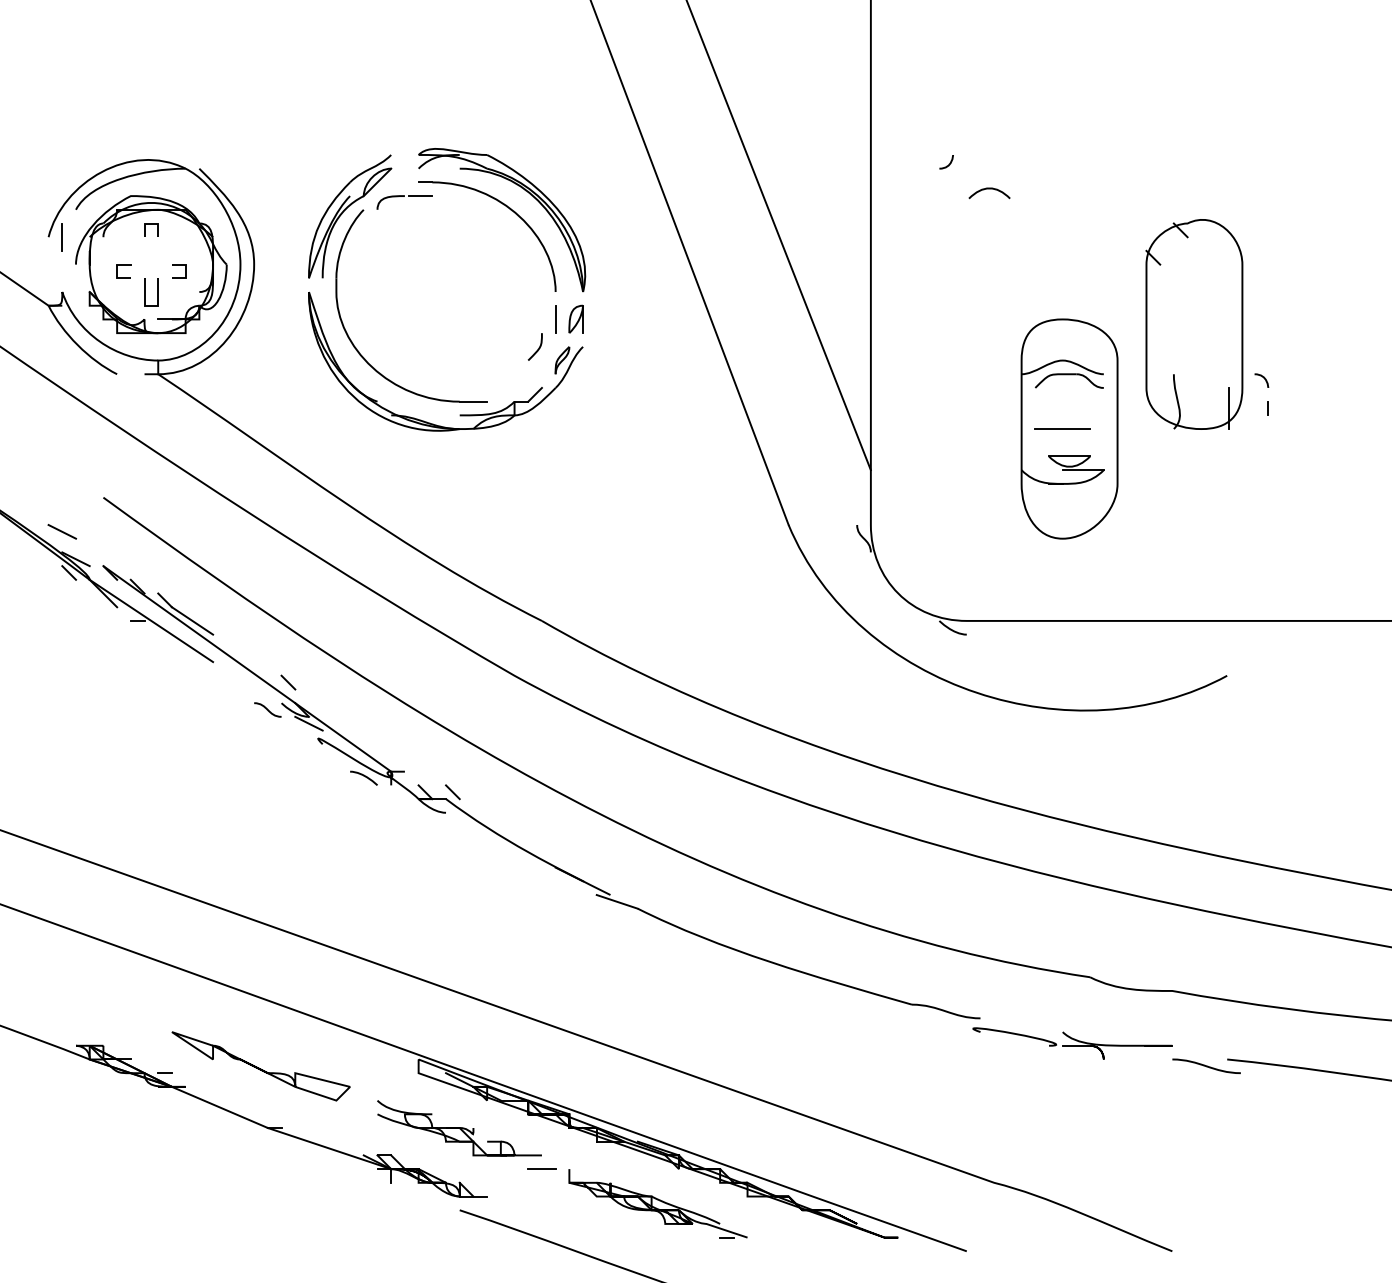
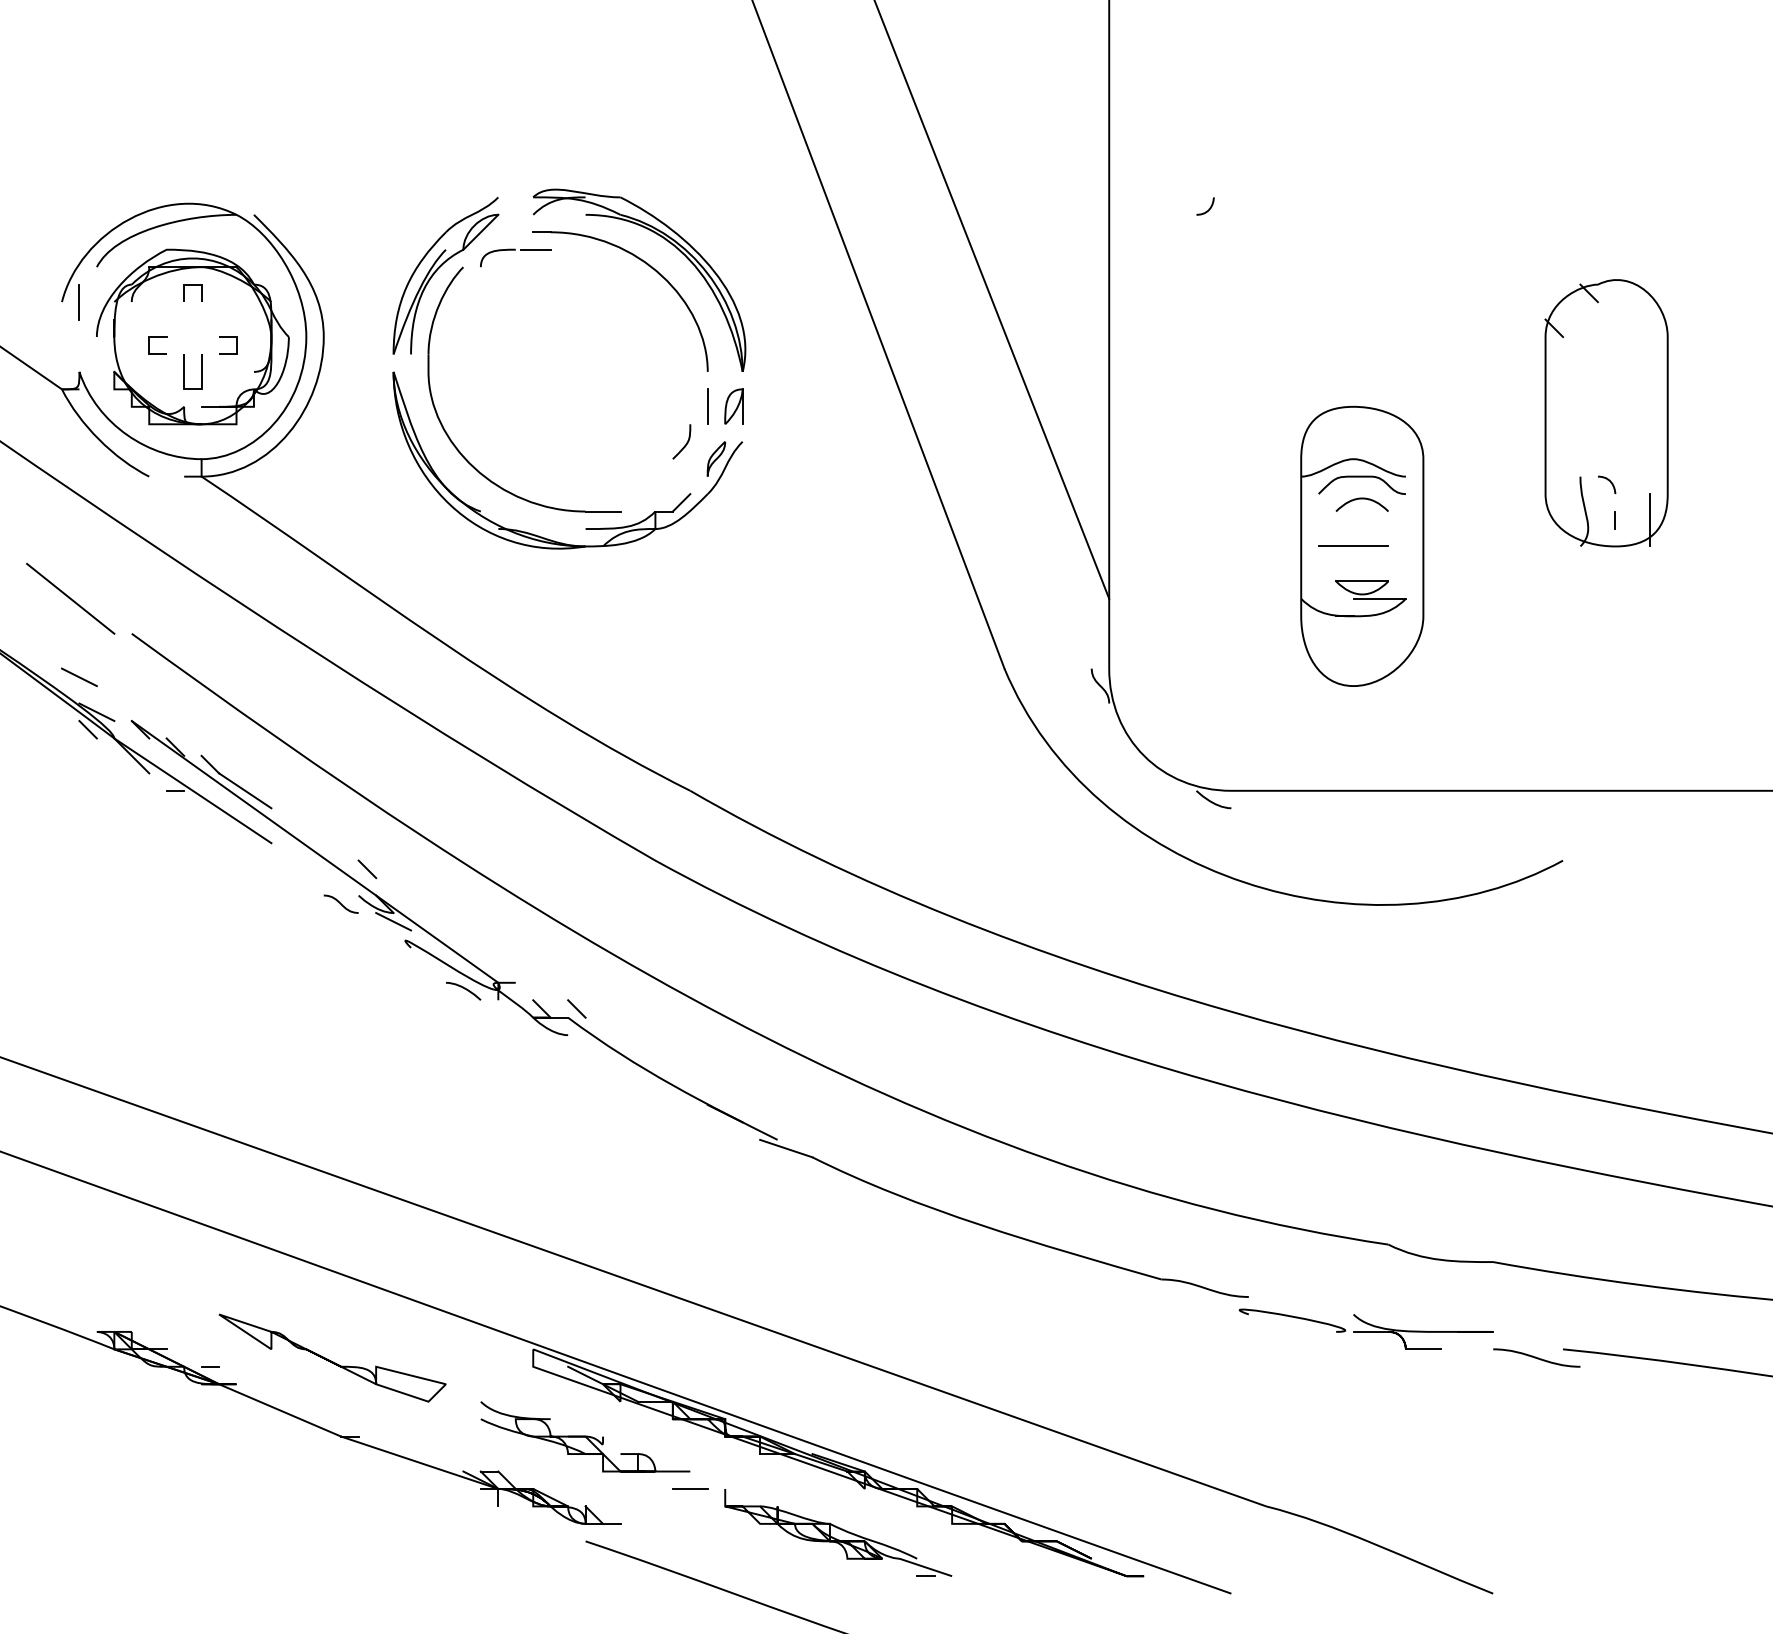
curve: (989, 189) -> (1362, 499), moved
part: (1194, 324) -> (1606, 413), moved
line: (55, 469) -> (70, 597), added
line: (1117, 1059) -> (1423, 1349), added

